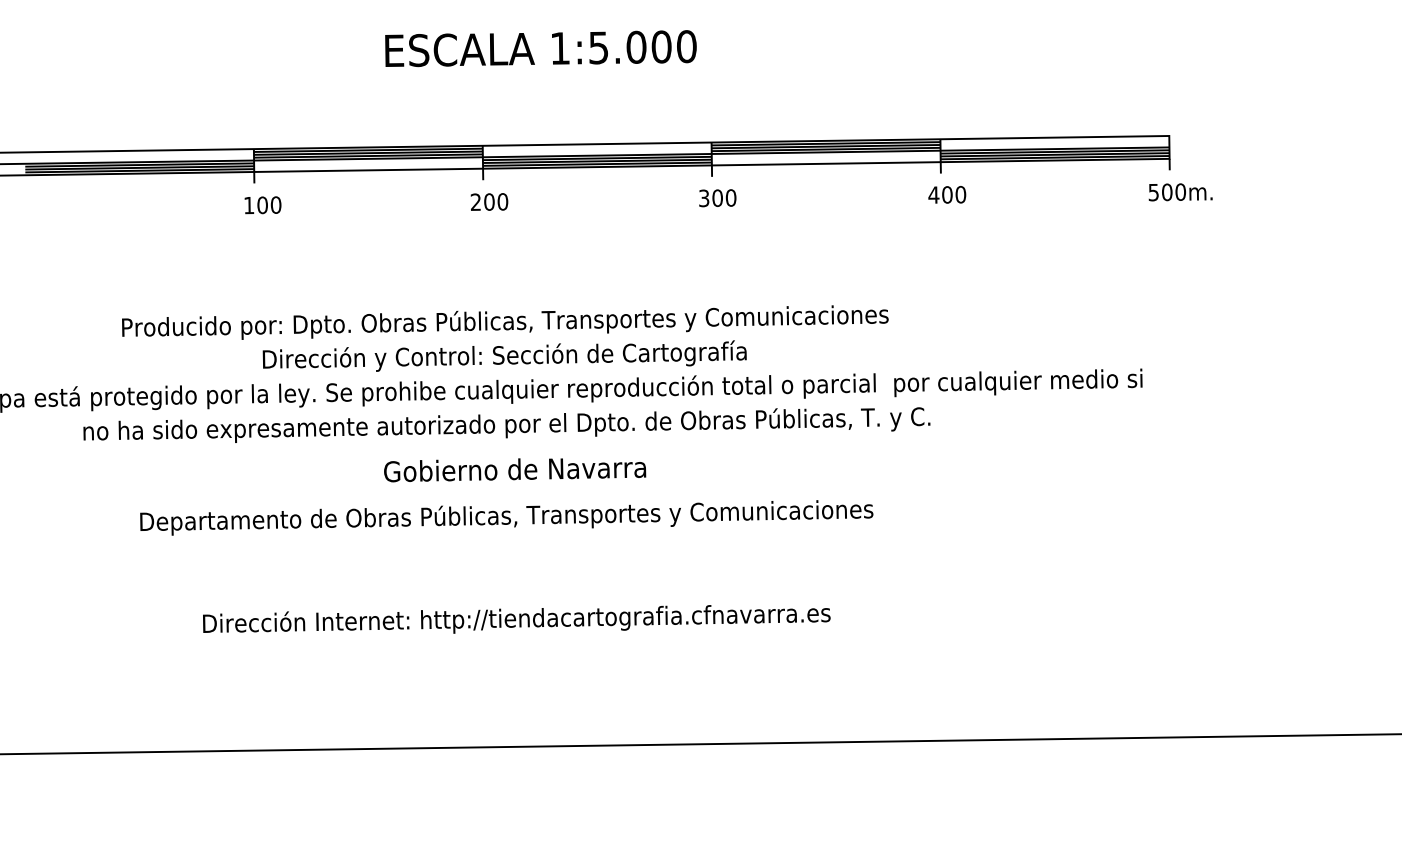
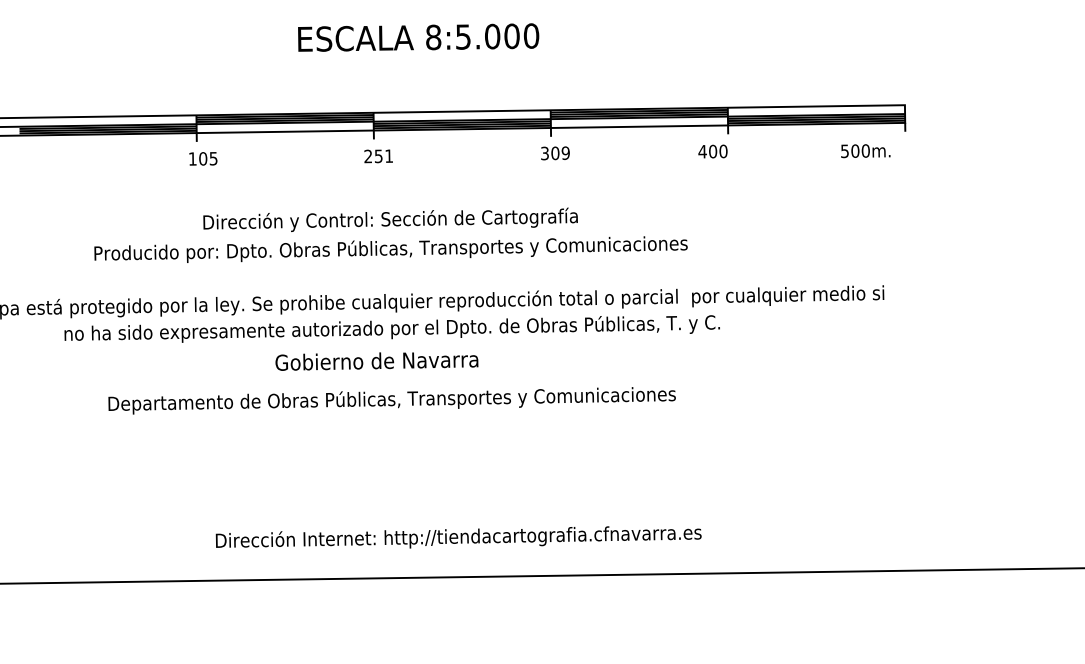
text: (560, 48) -> (433, 37), 1:5.000 -> 8:5.000
text: (1180, 192) -> (865, 151), moved
text: (947, 194) -> (713, 151), moved
text: (730, 197) -> (565, 152), 300 -> 309
text: (496, 201) -> (384, 155), 200 -> 251
text: (275, 204) -> (213, 158), 100 -> 105
text: (504, 355) -> (390, 219), moved
text: (515, 470) -> (377, 361), moved
text: (516, 619) -> (458, 537), moved

